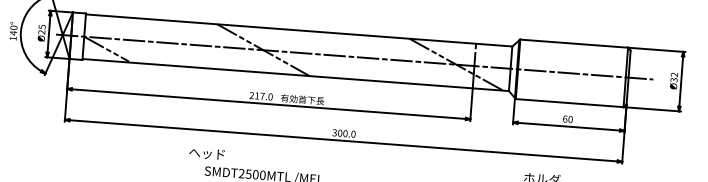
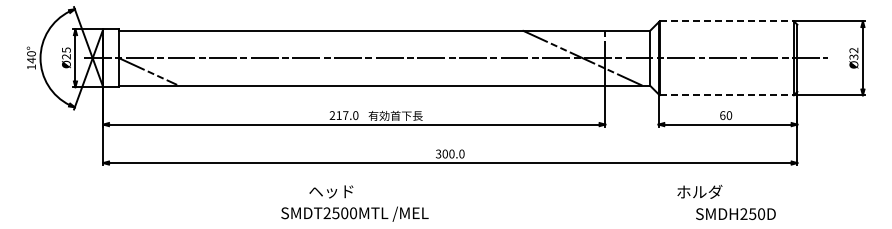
line: (574, 43) -> (727, 21), solid -> dashed
line: (263, 50) -> (342, 58), removed
line: (570, 103) -> (727, 95), solid -> dashed
text: (207, 153) -> (331, 191), moved

